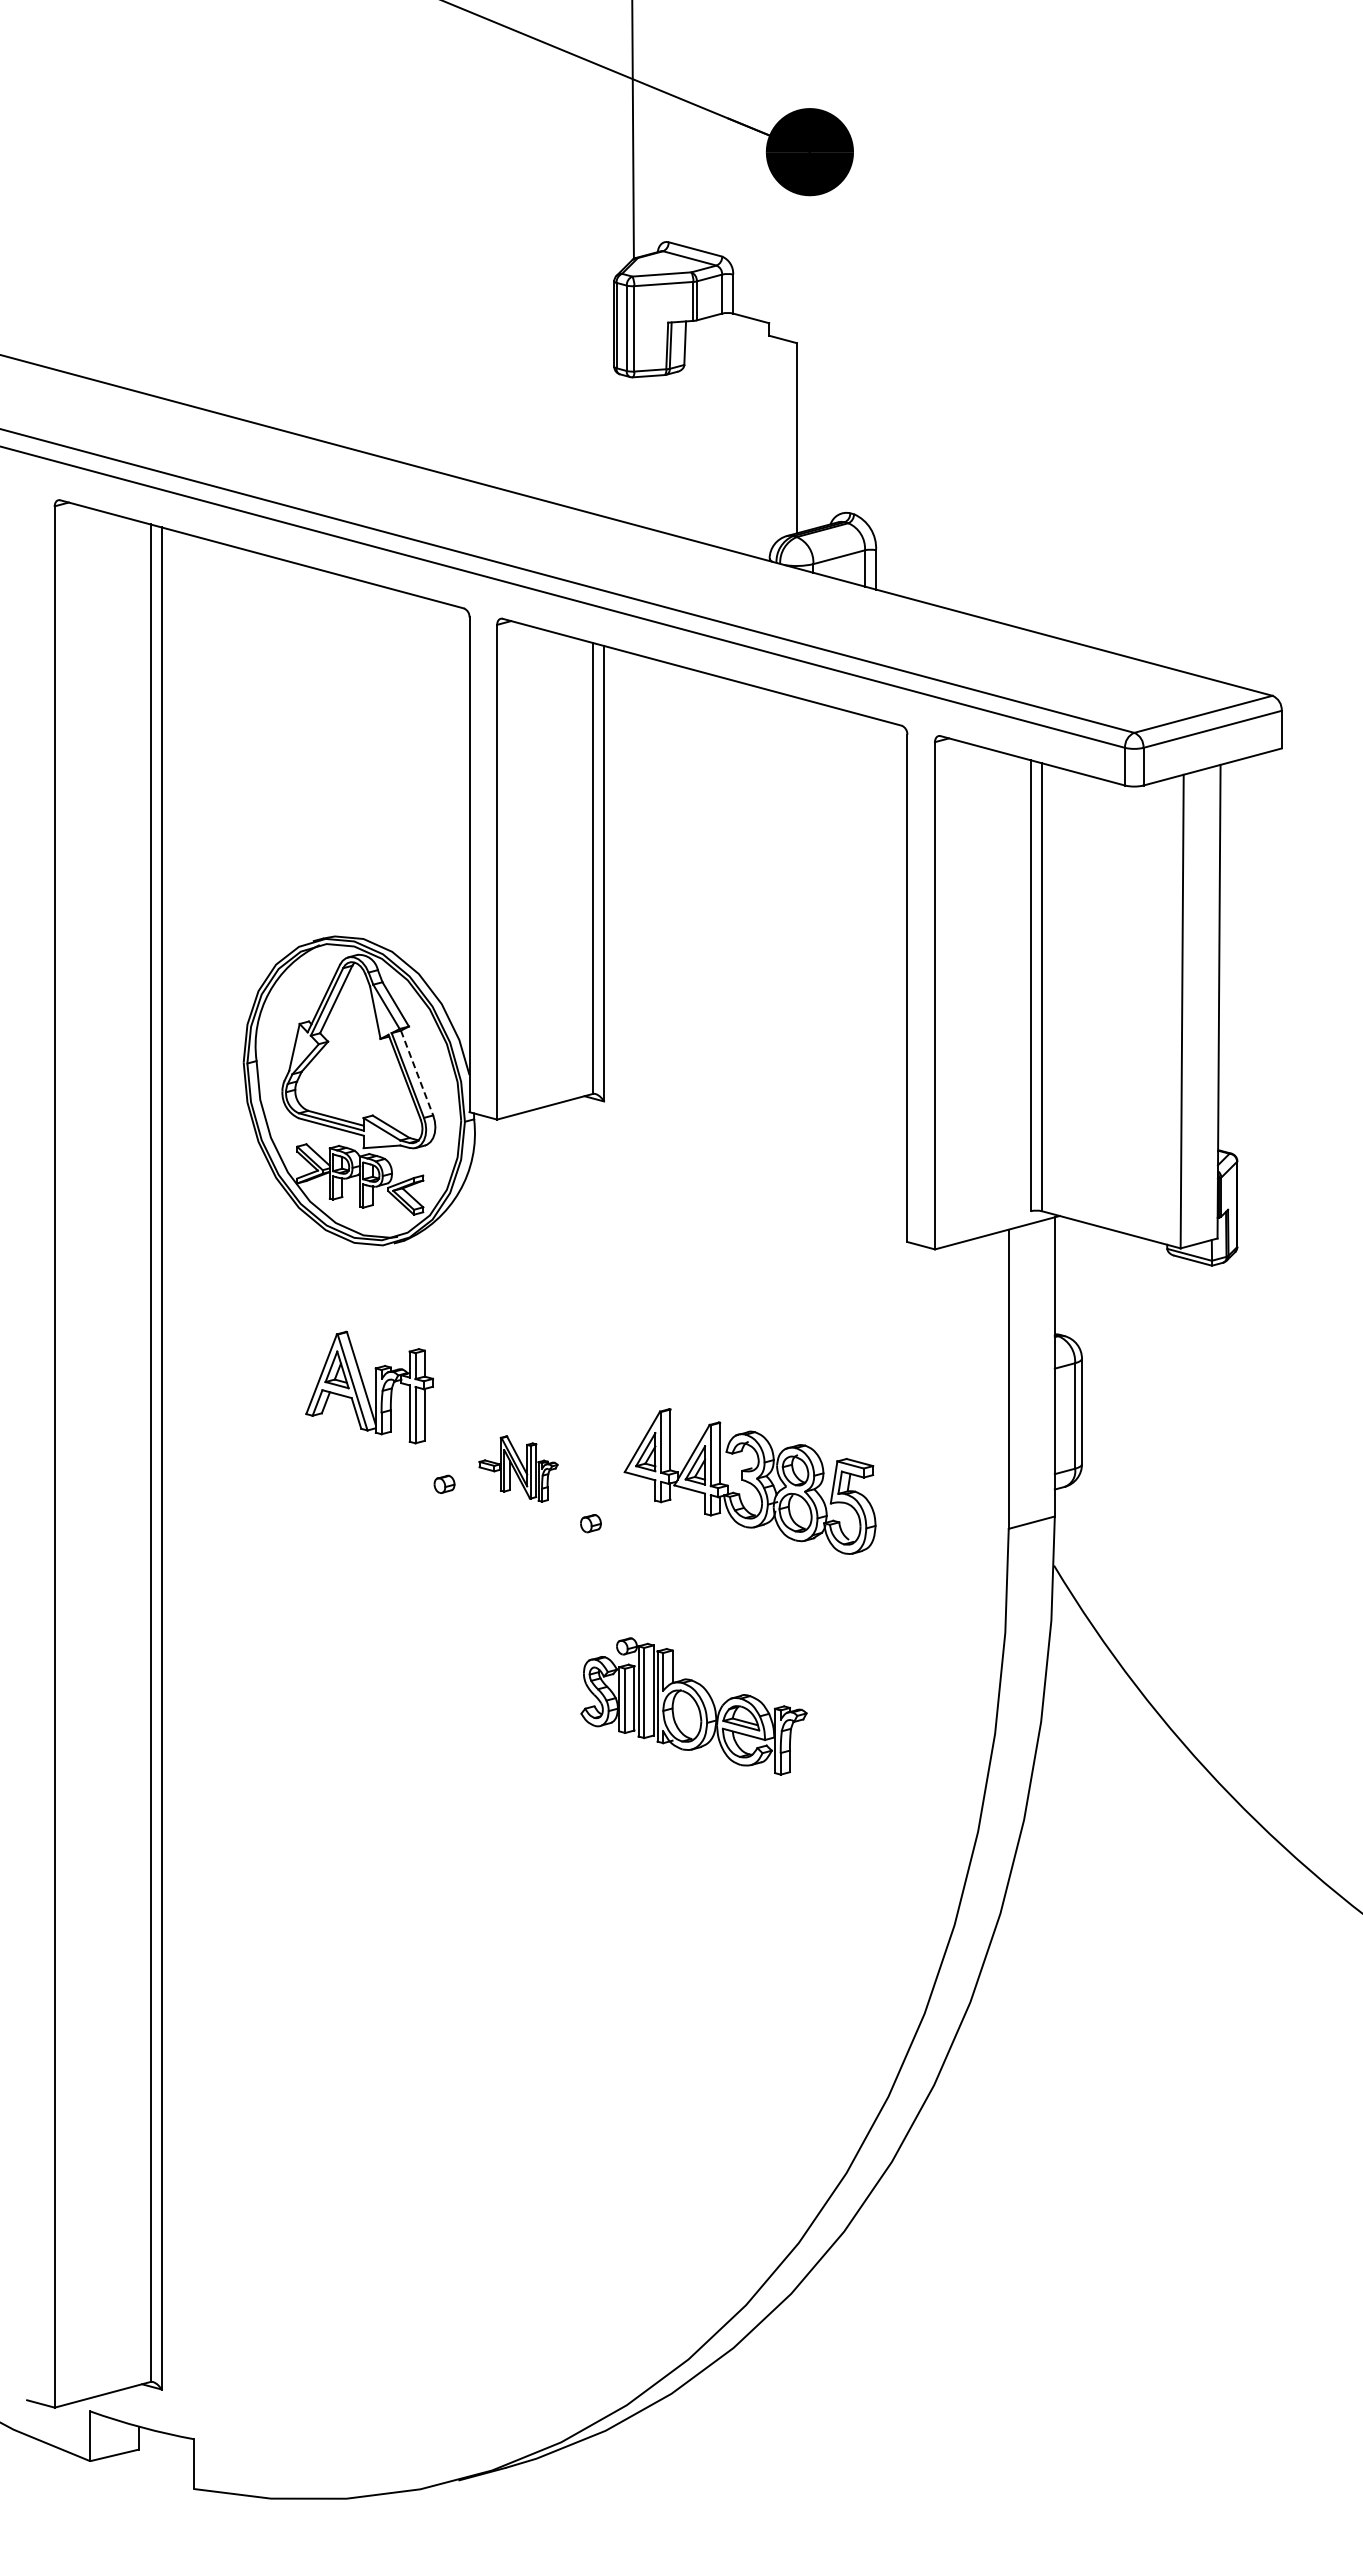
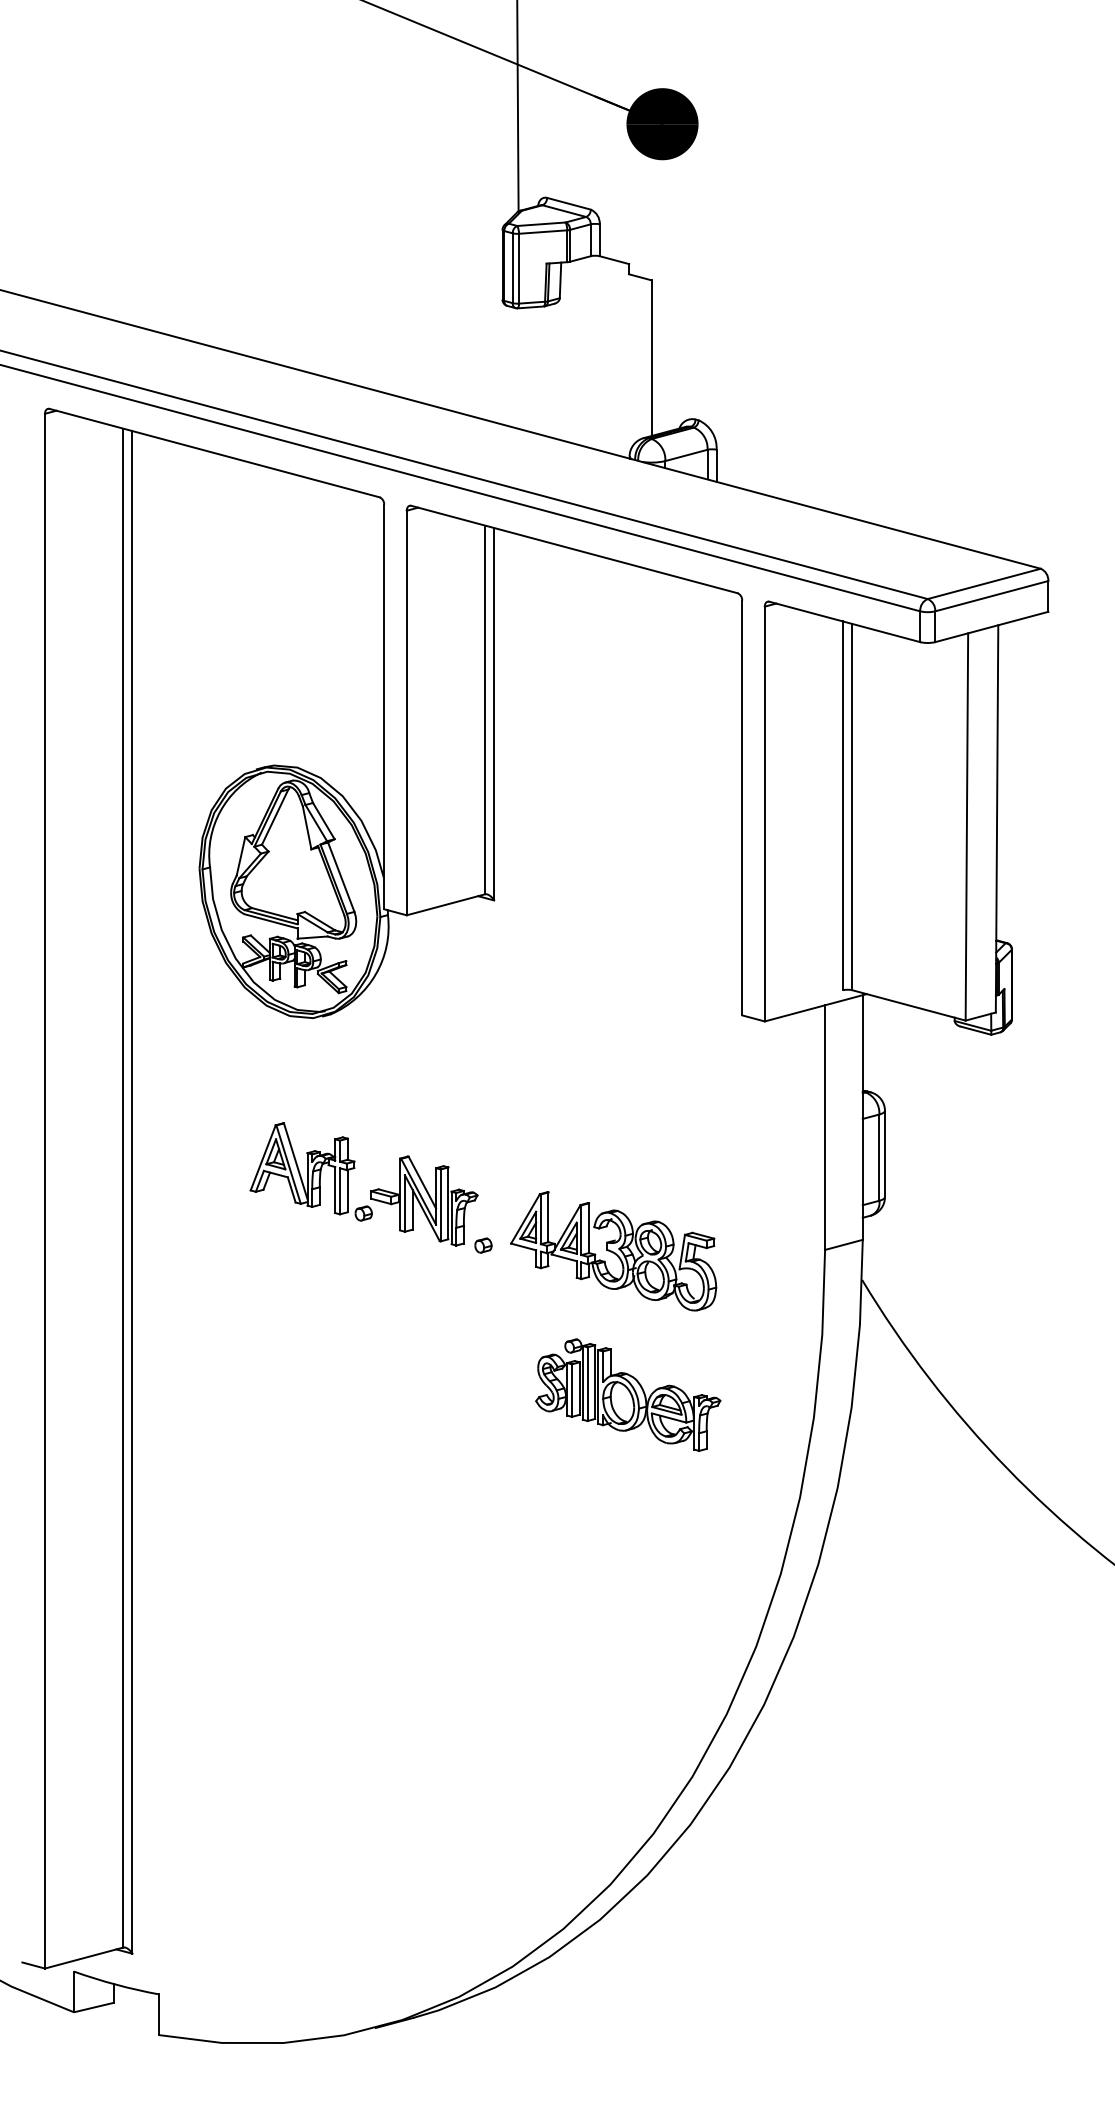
line: (417, 1073) -> (341, 877), dashed -> solid
part: (369, 1387) -> (302, 1168), moved
part: (518, 1468) -> (424, 1200), size x1.67
part: (749, 1481) -> (613, 1251), moved
part: (693, 1706) -> (627, 1395), moved

